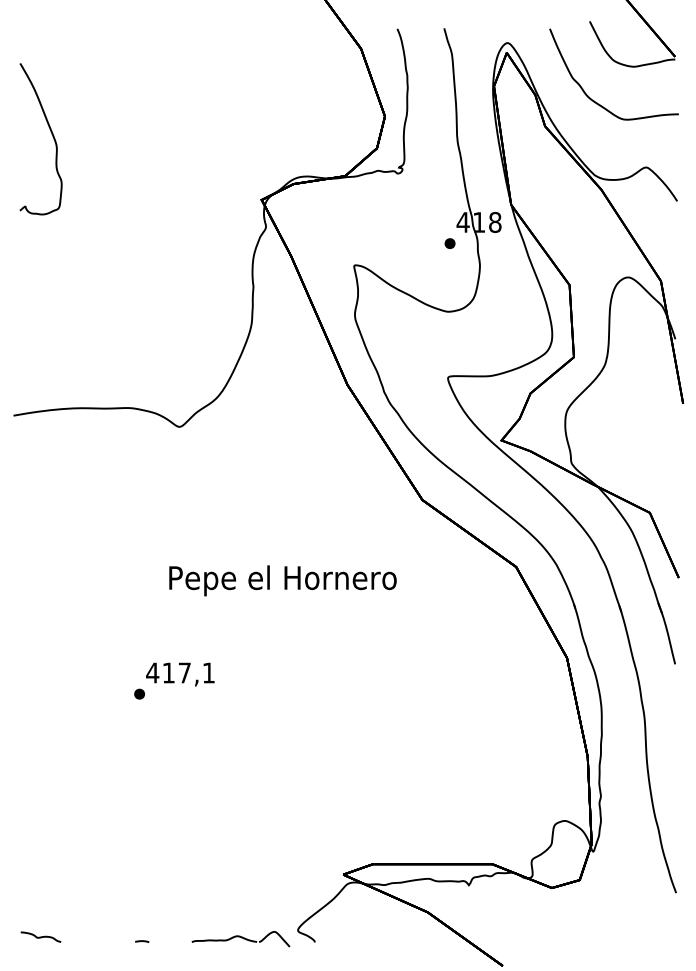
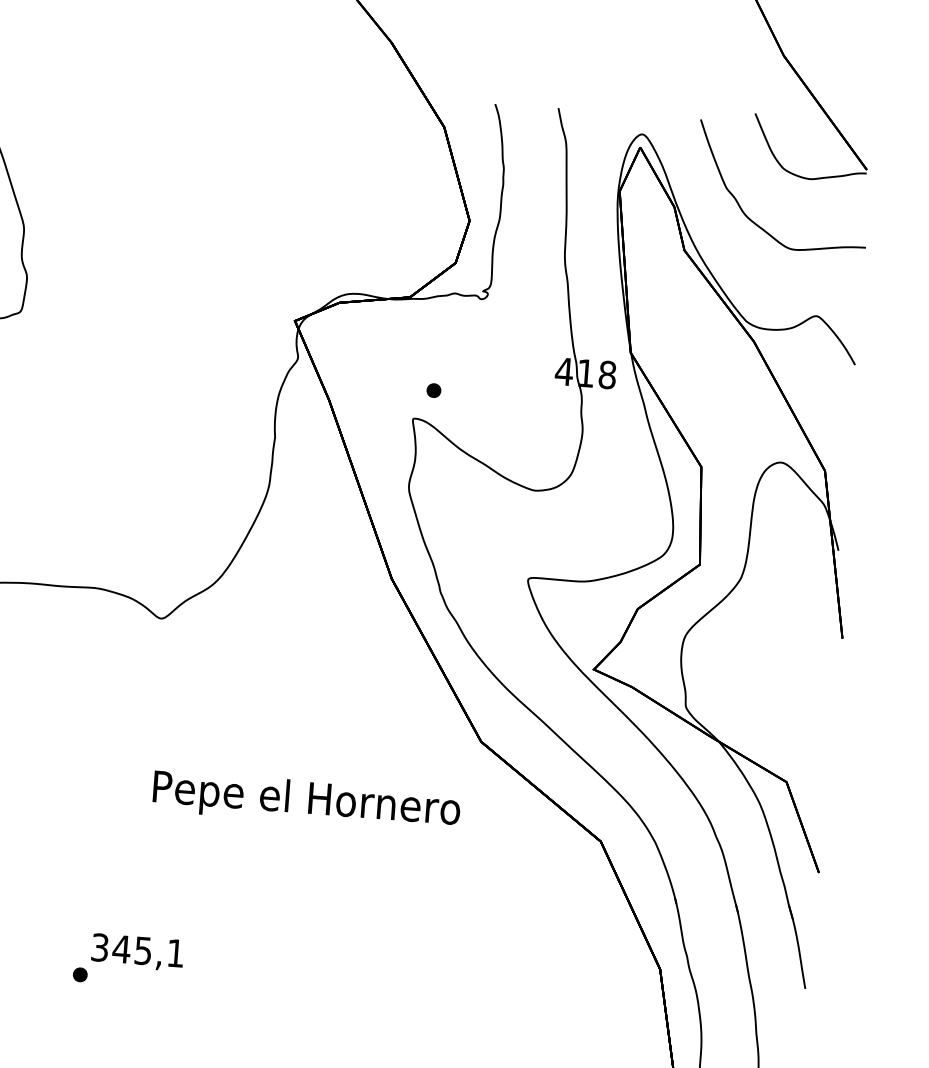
part: (449, 243) -> (433, 390), moved
text: (282, 580) -> (306, 801), moved
text: (168, 672) -> (121, 948), 417,1 -> 345,1

